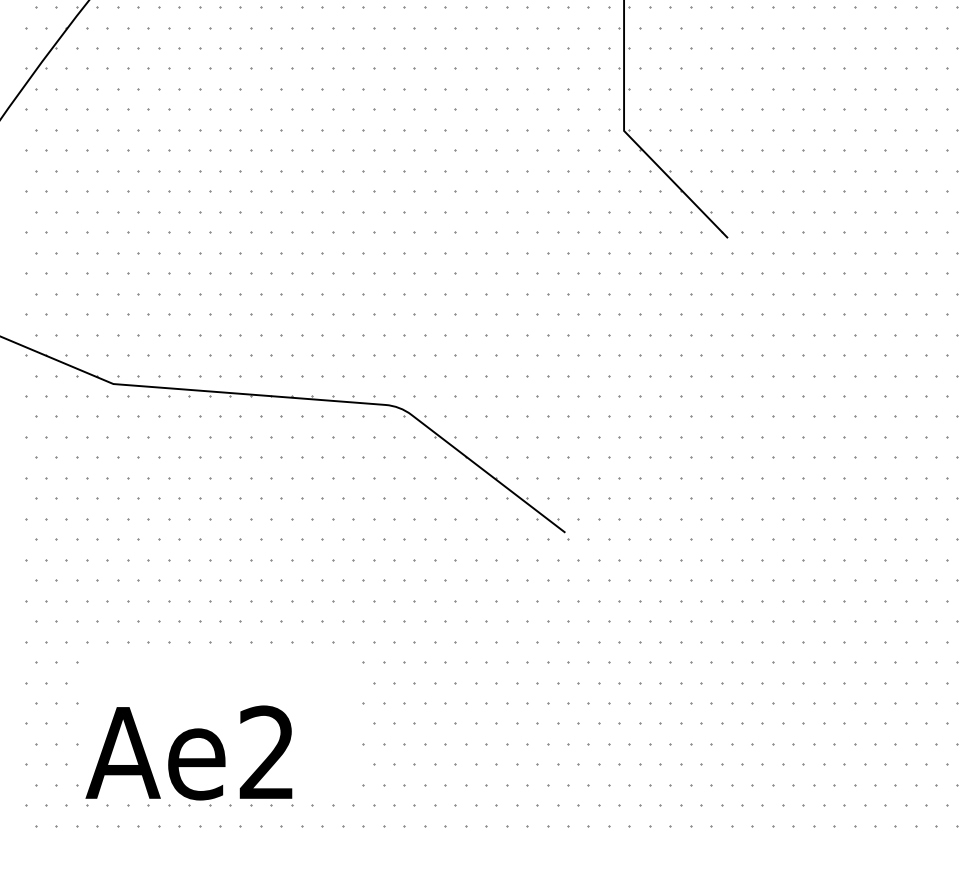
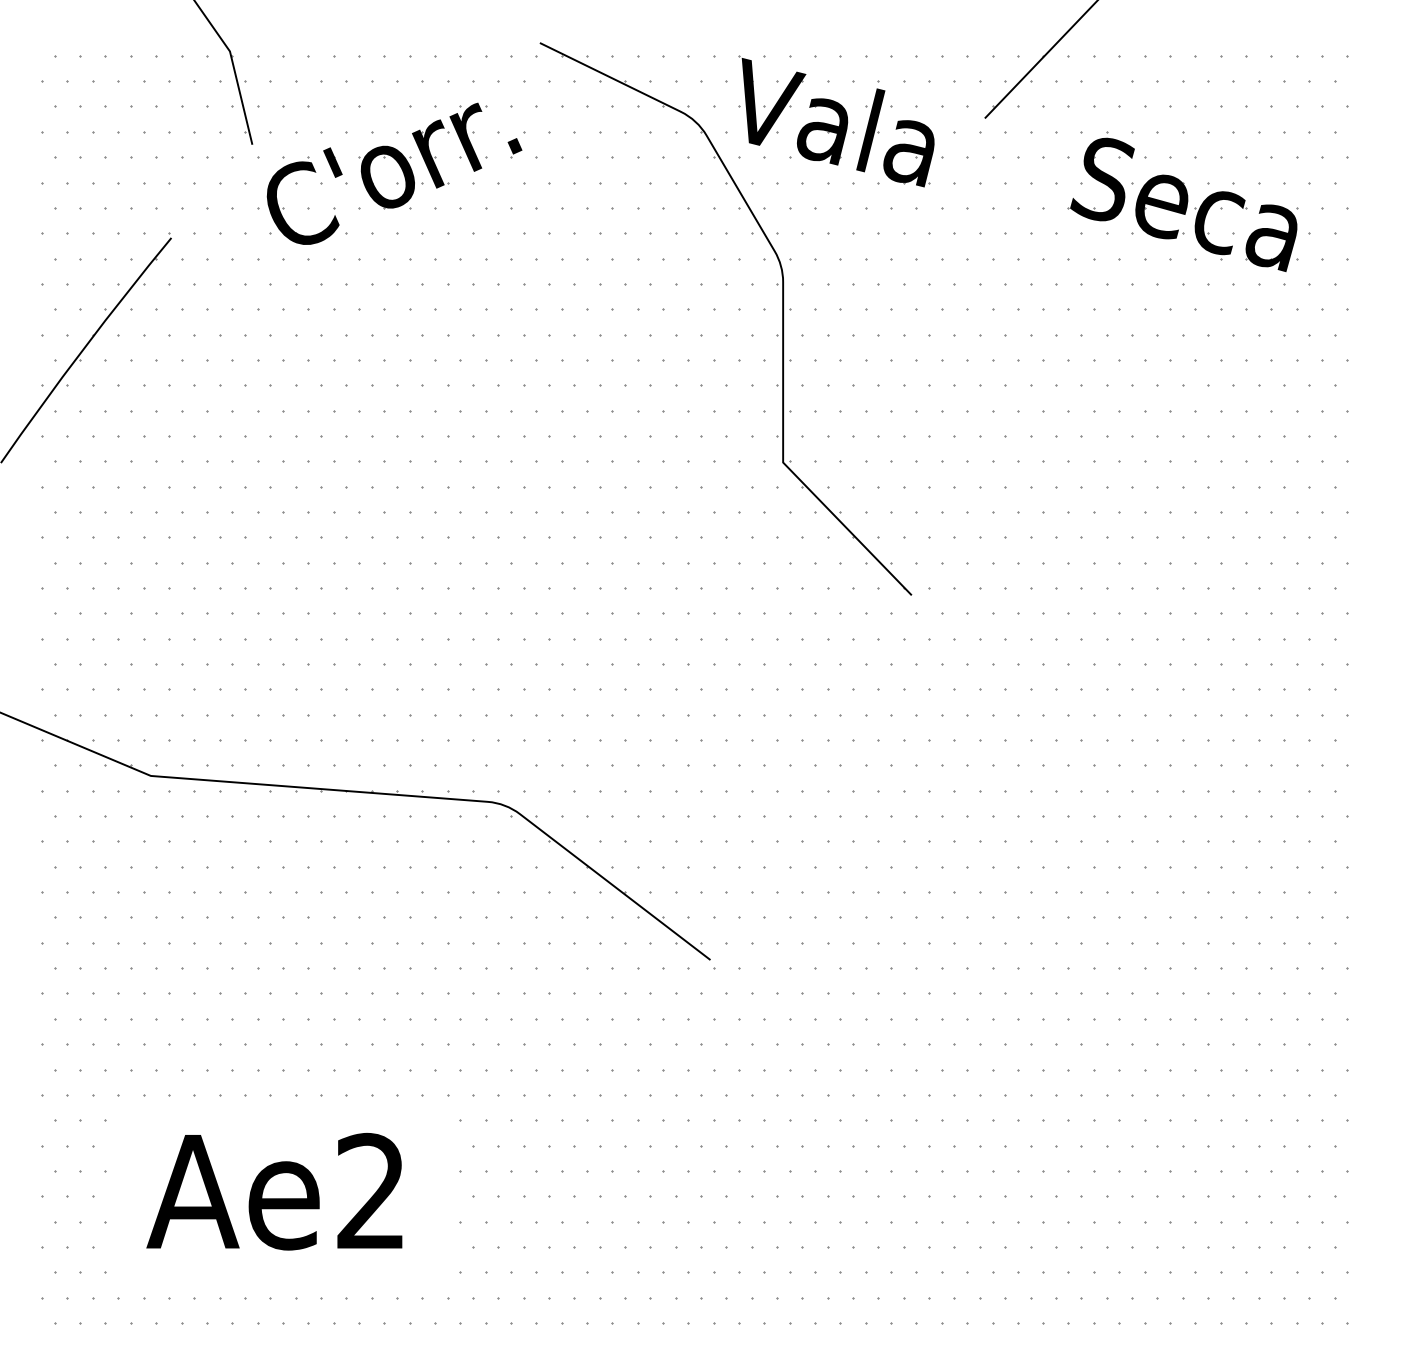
text: (189, 752) -> (274, 1191), moved

